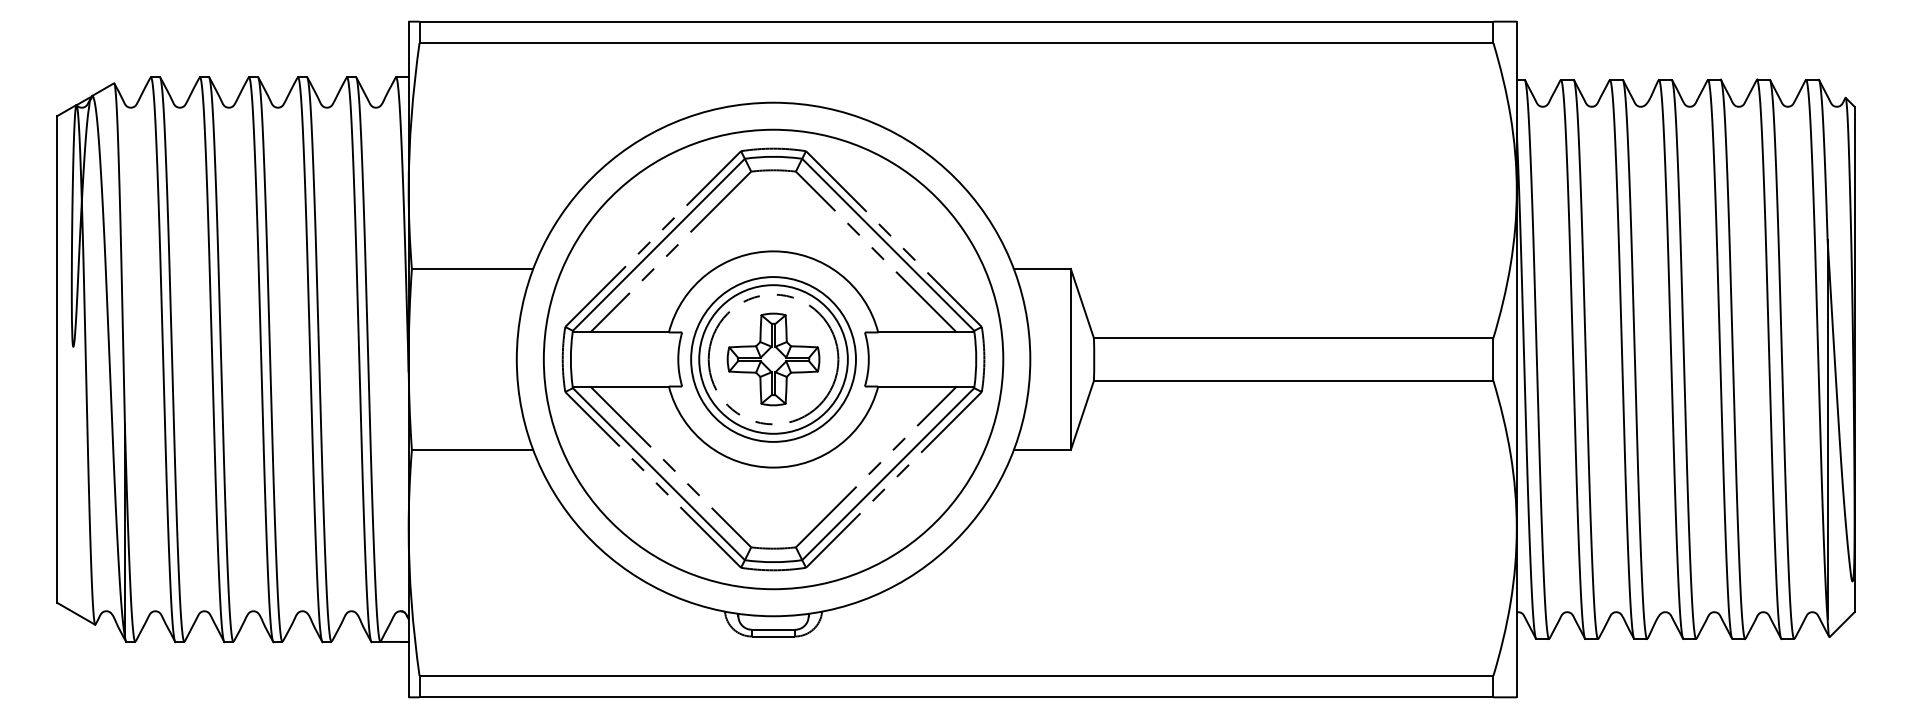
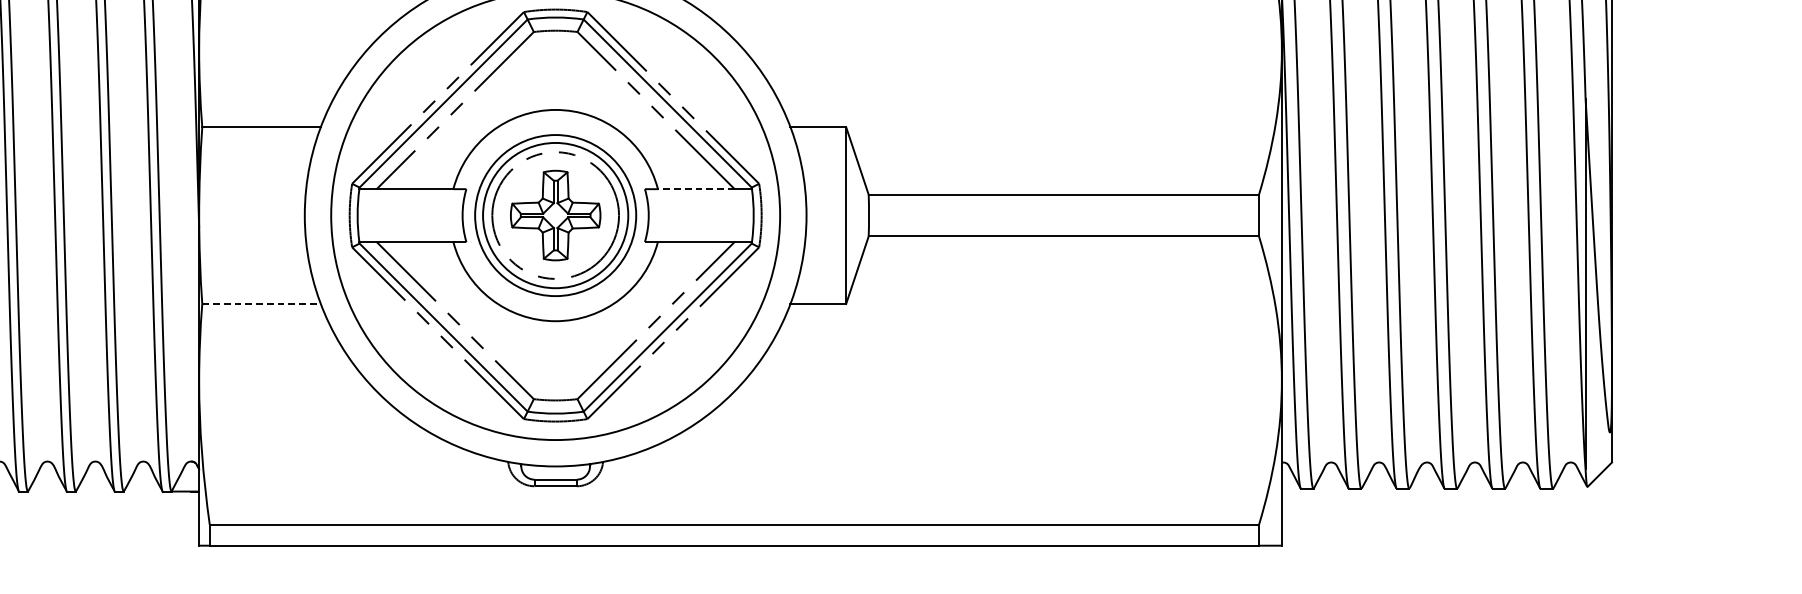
line: (917, 332) -> (696, 189), solid -> dashed
line: (472, 450) -> (261, 304), solid -> dashed

